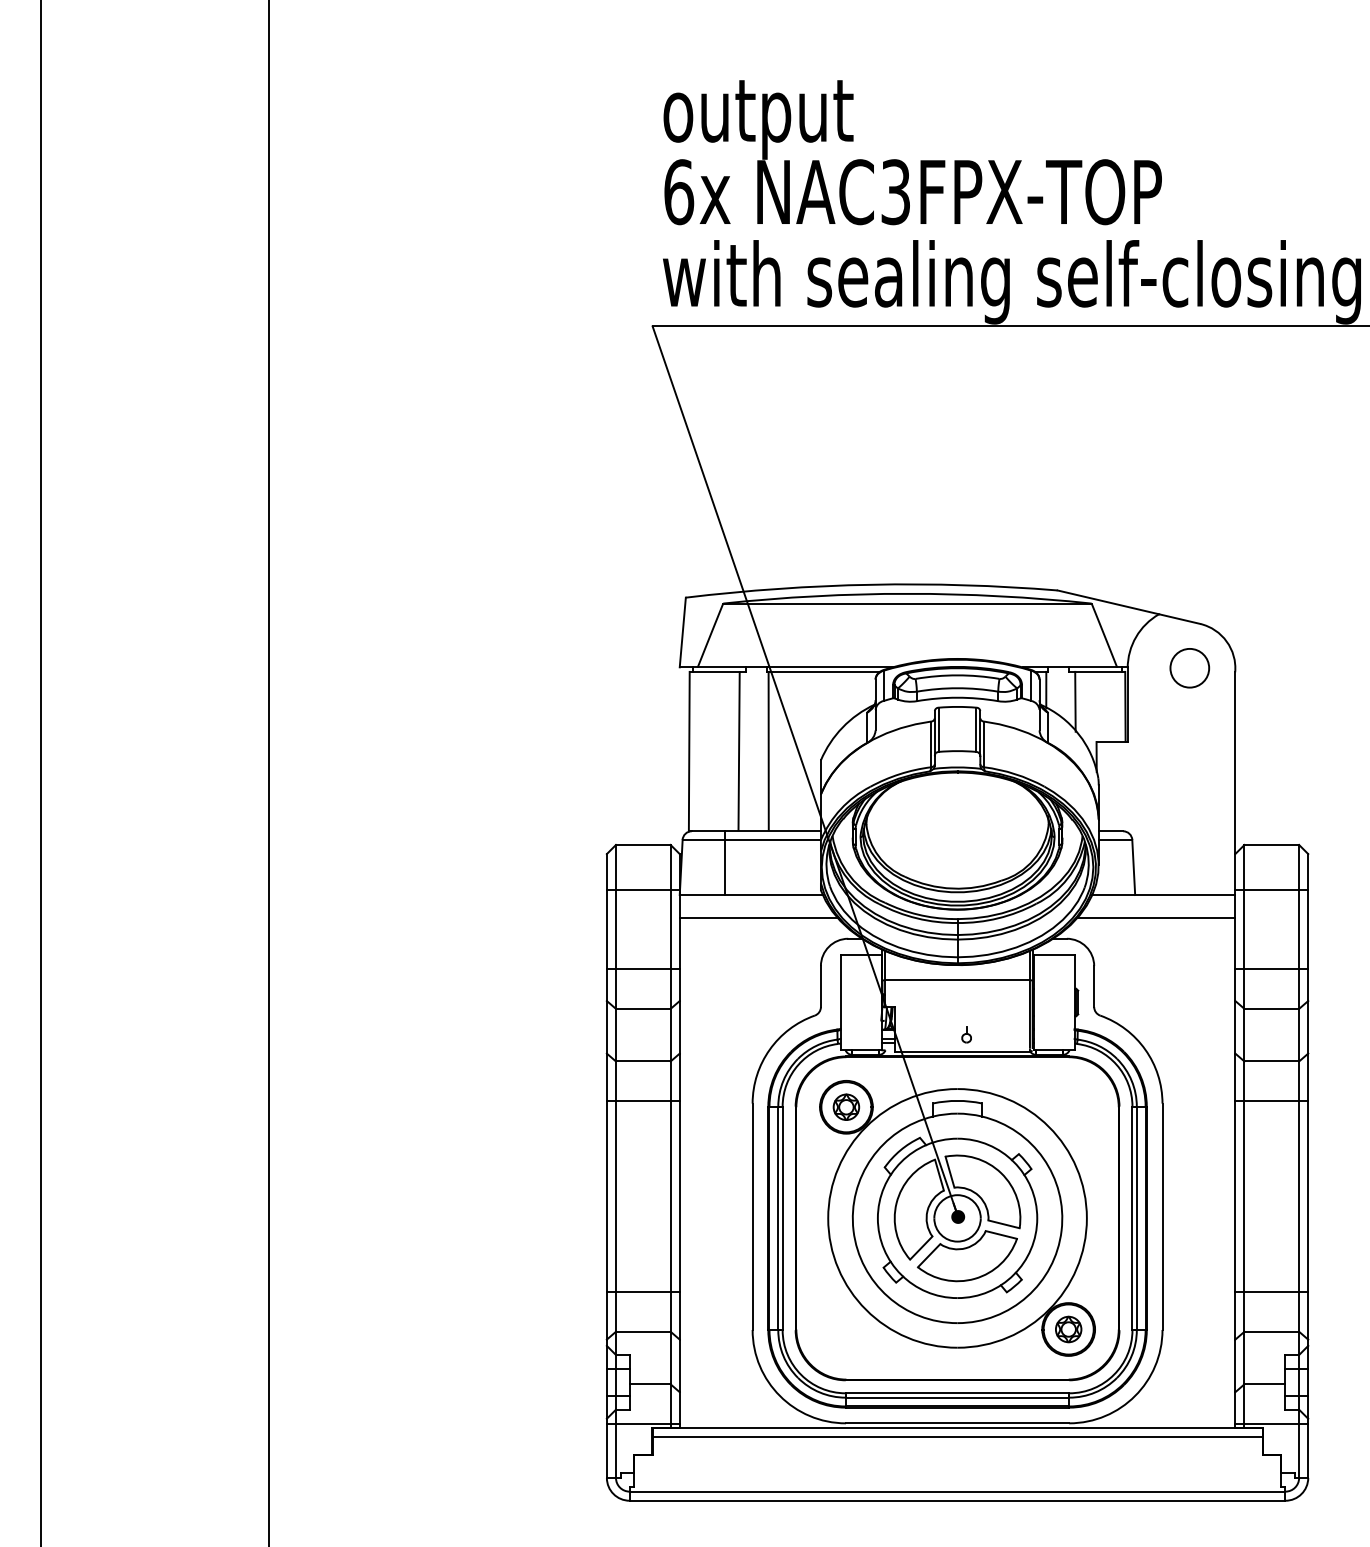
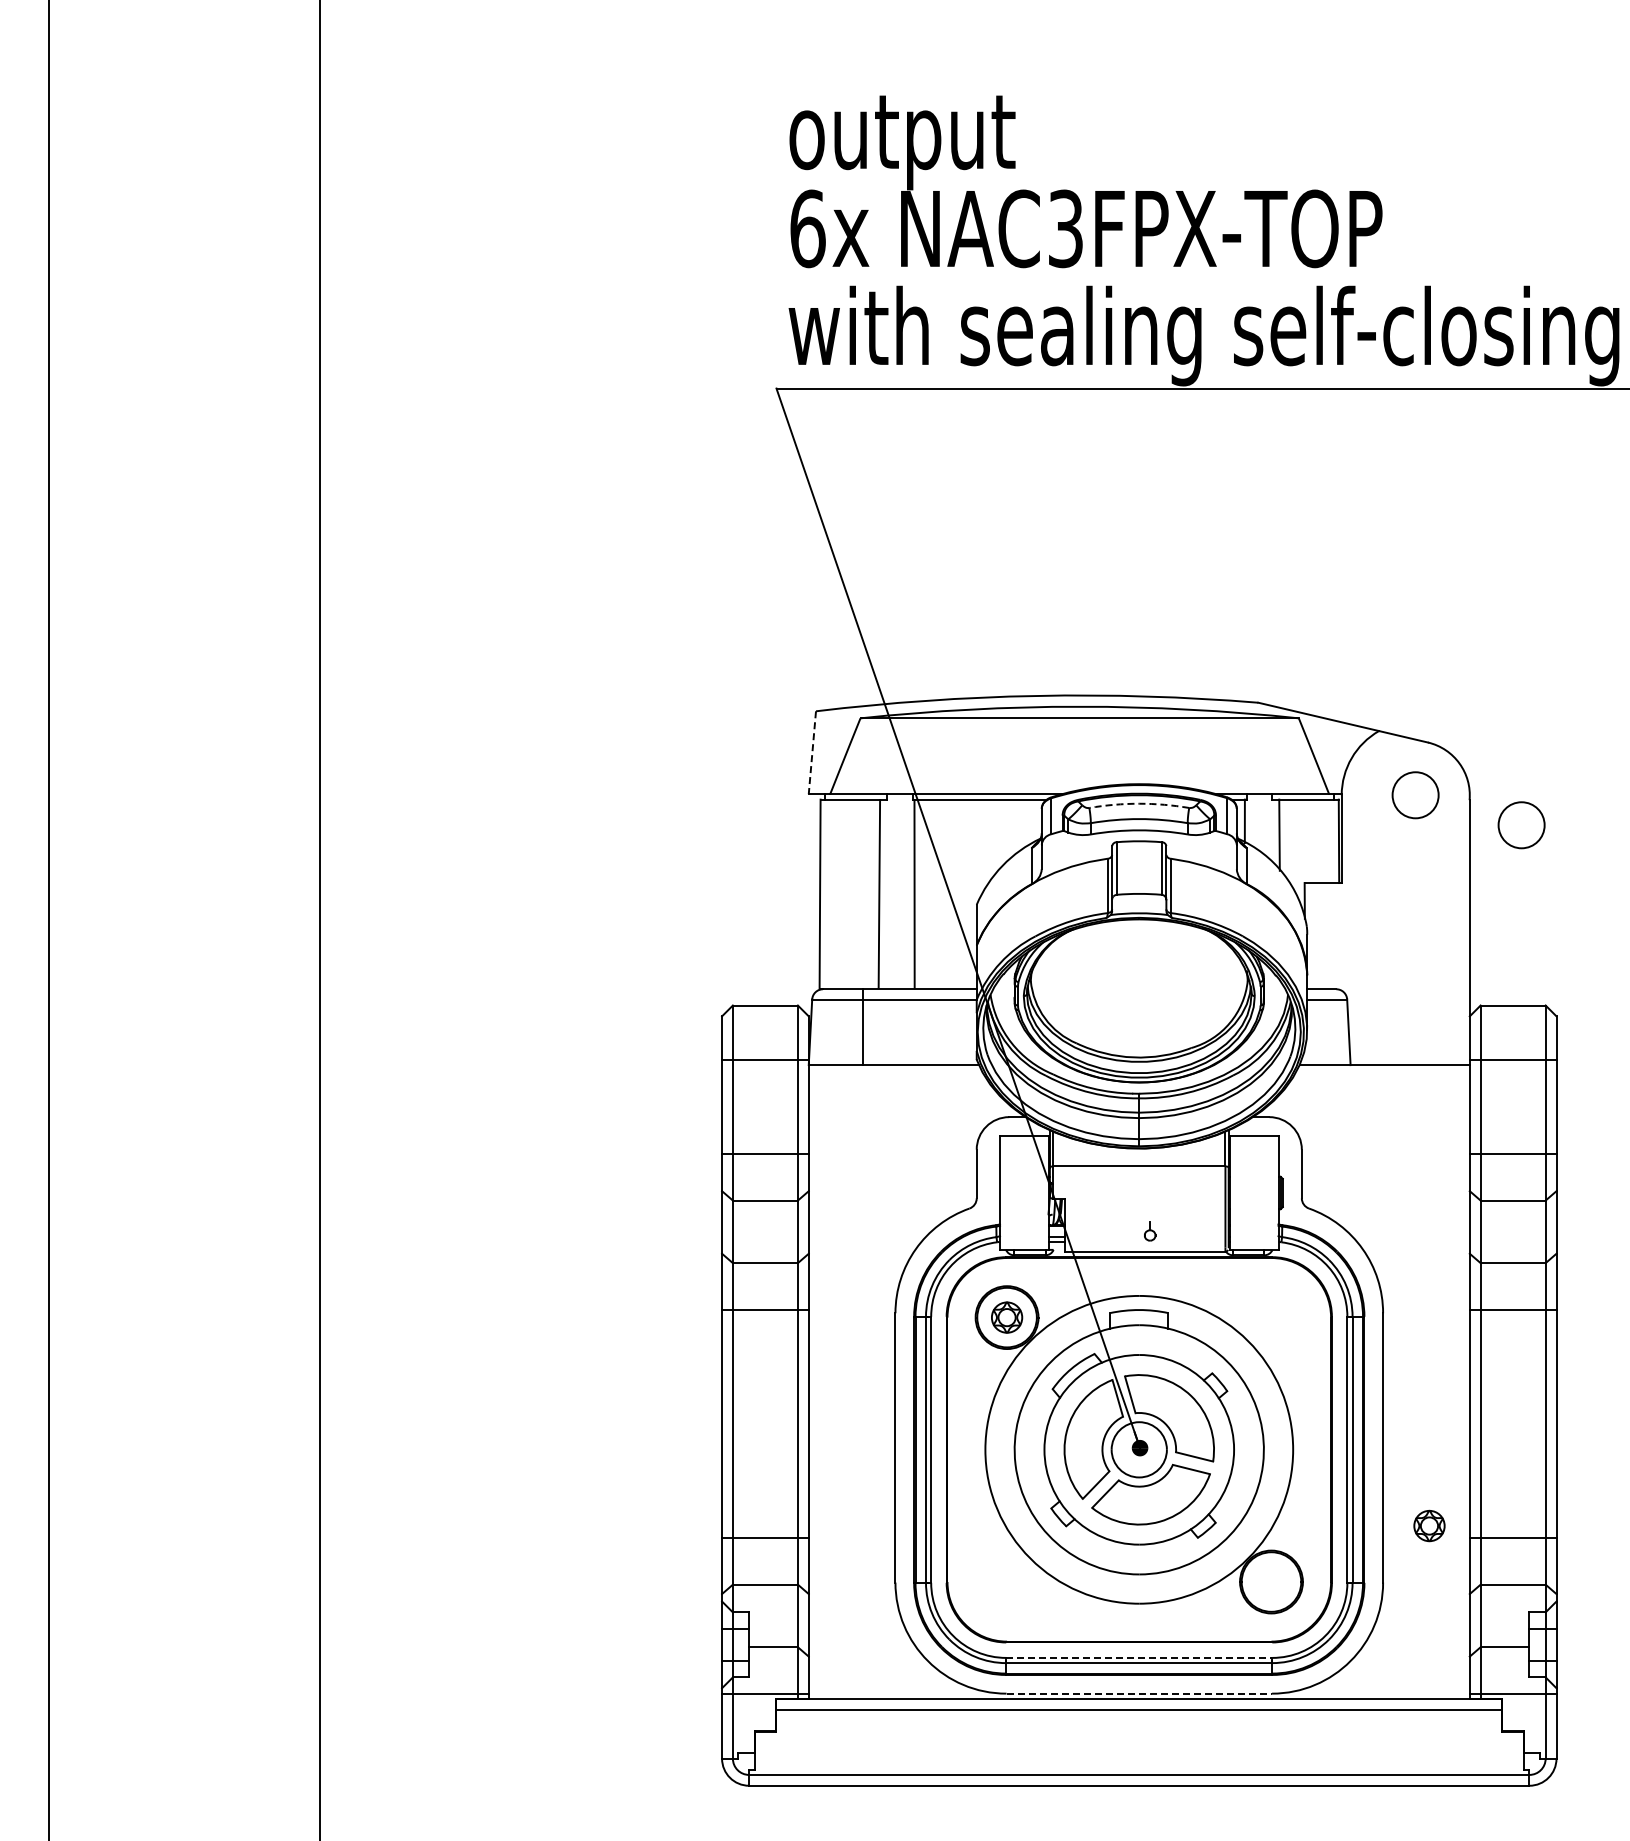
line: (682, 632) -> (812, 752), solid -> dashed
arc: (957, 675) -> (1139, 803), solid -> dashed
circle: (1278, 693) -> (1521, 825), added
line: (758, 918) -> (902, 1092), removed
line: (1156, 918) -> (1375, 1092), removed
part: (1068, 1329) -> (1429, 1525), moved
line: (957, 1392) -> (1139, 1657), solid -> dashed
line: (957, 1423) -> (1139, 1693), solid -> dashed

